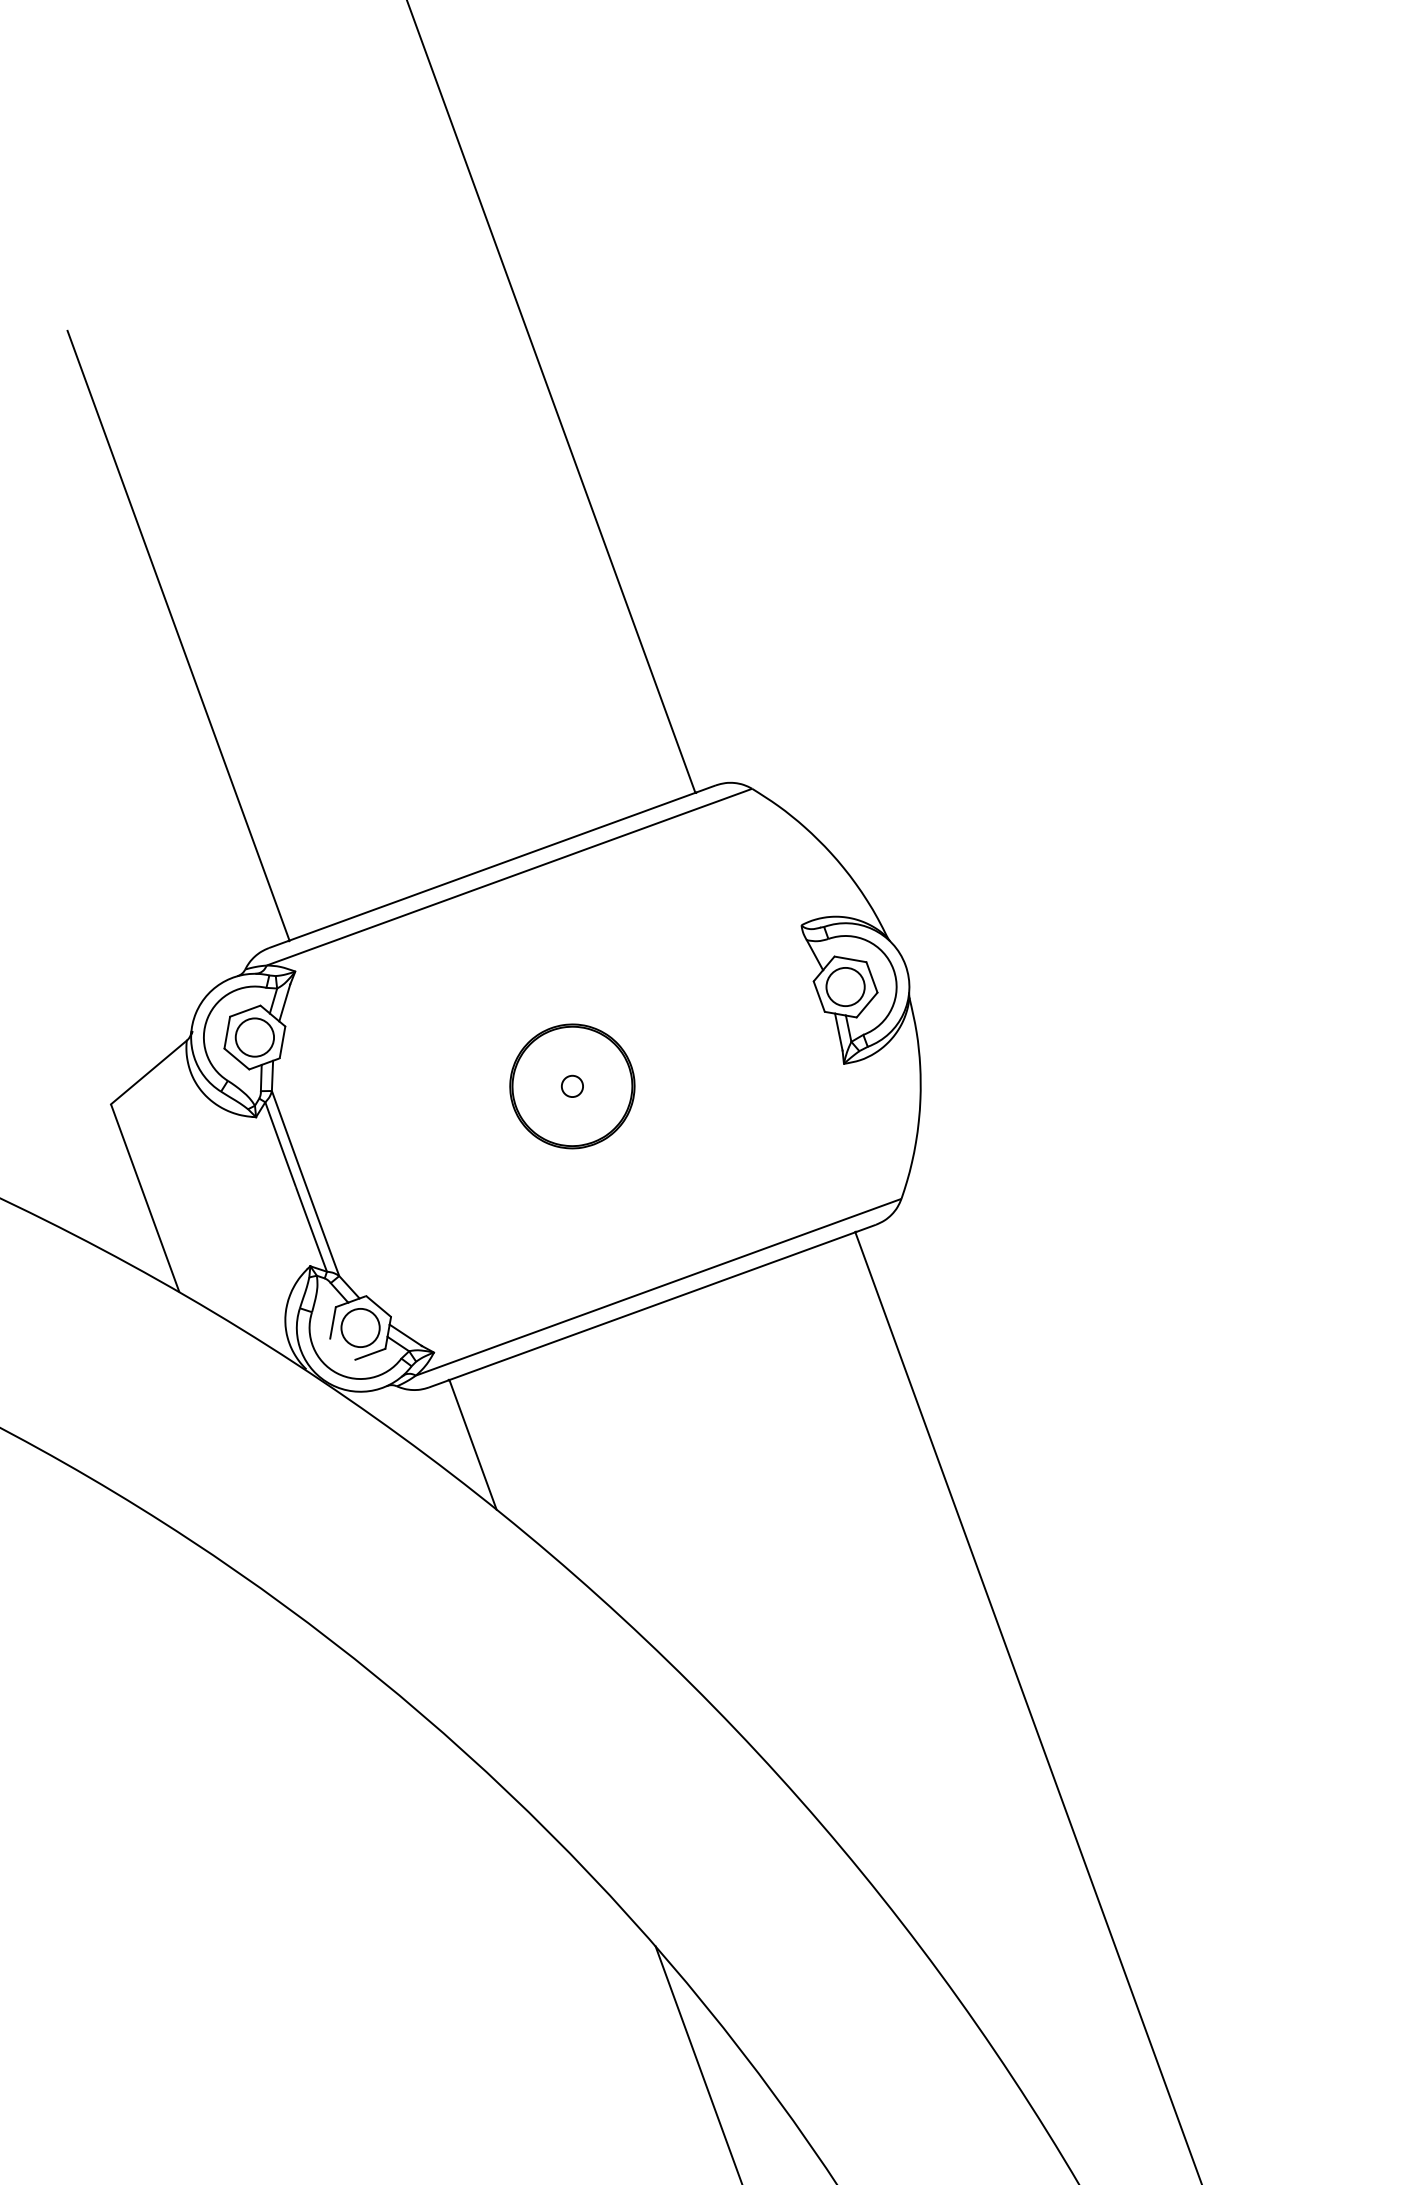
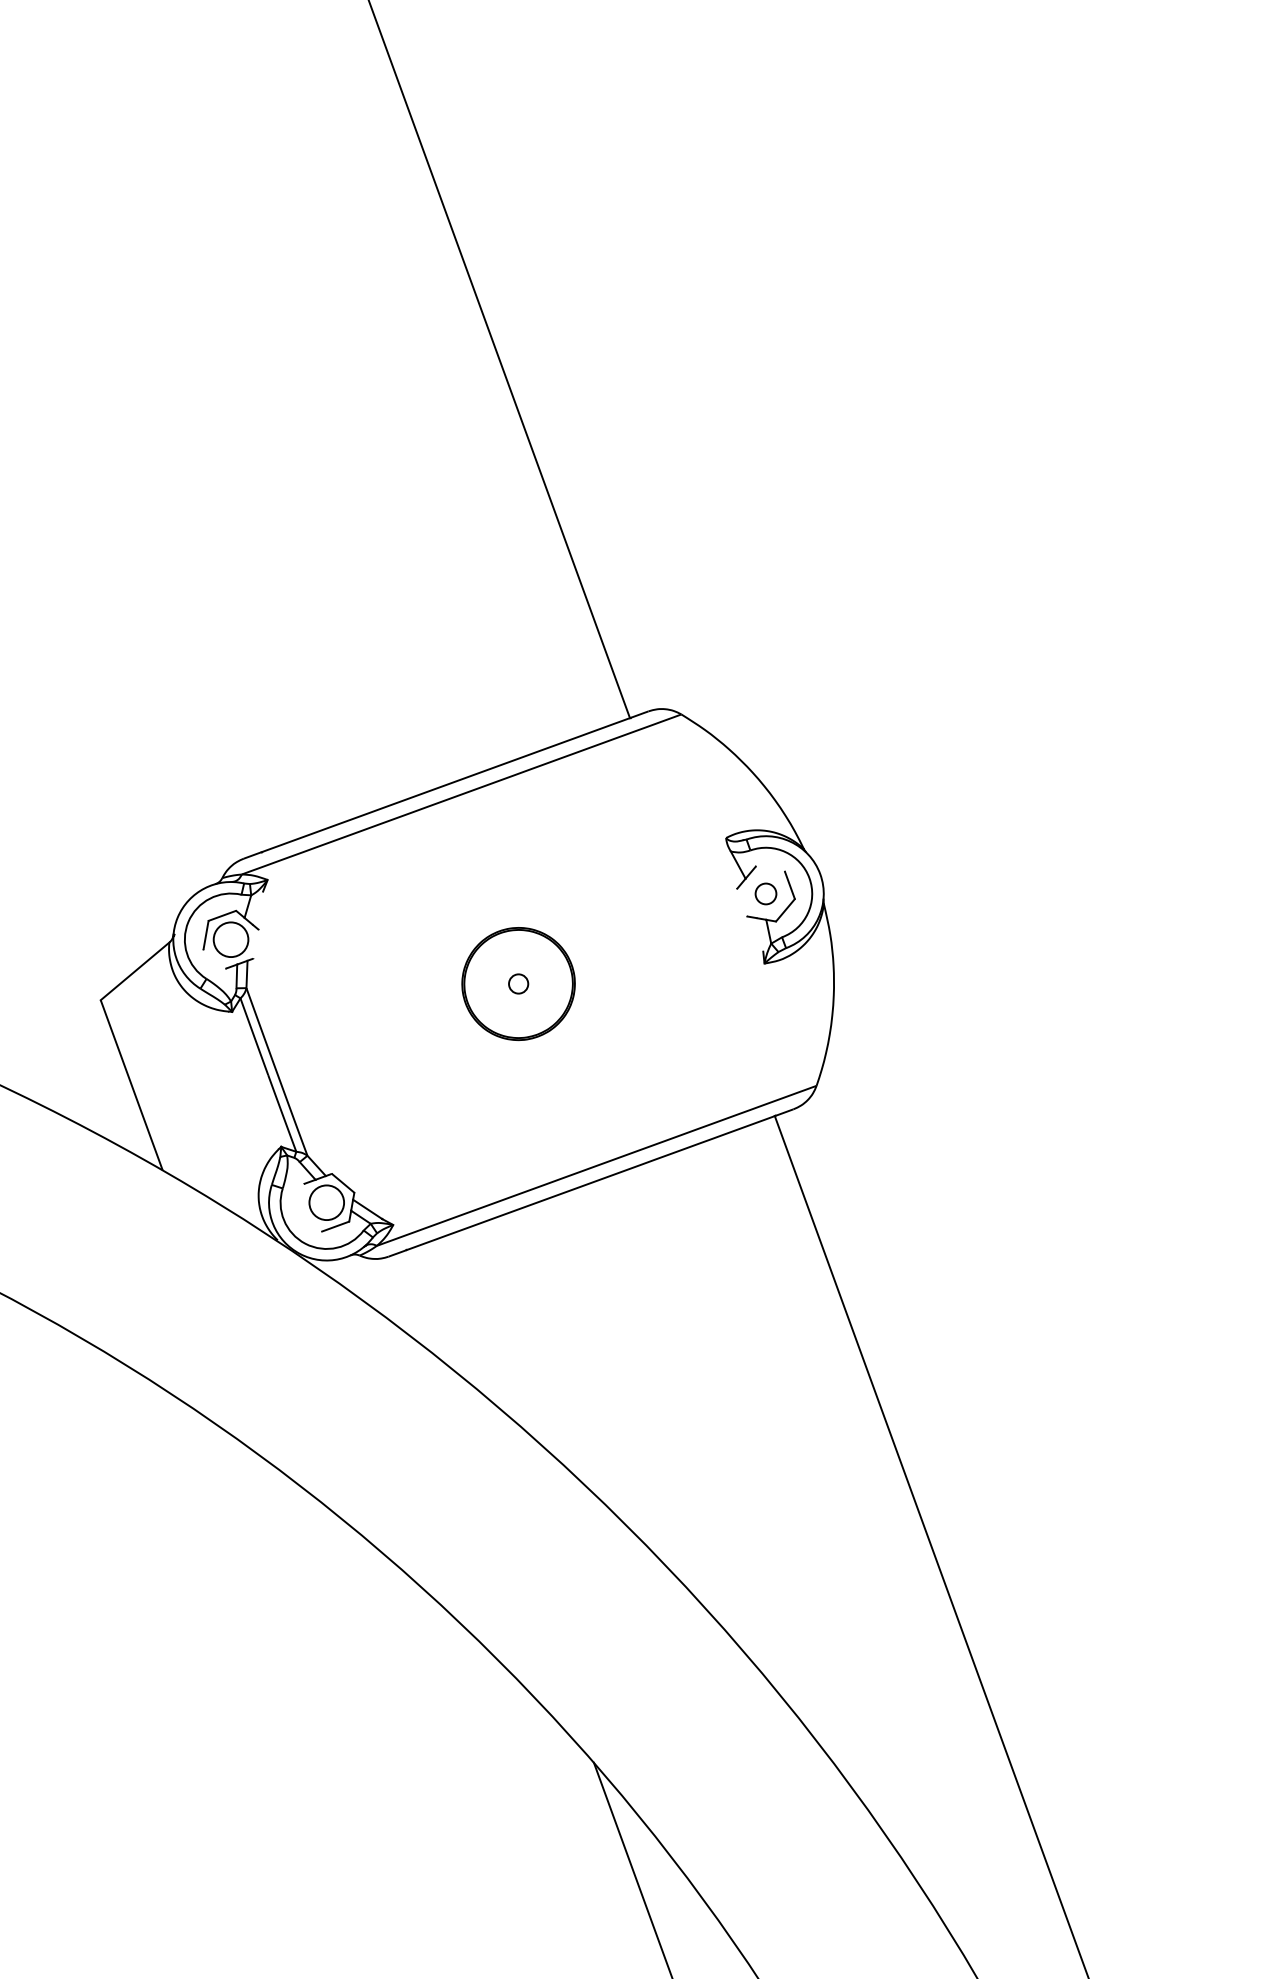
line: (178, 635) -> (161, 575), removed
line: (850, 959) -> (770, 869), removed
circle: (845, 986) -> (765, 893), size x0.6
line: (818, 996) -> (741, 902), removed
line: (284, 1002) -> (257, 907), removed
line: (838, 1031) -> (759, 934), removed
line: (282, 1041) -> (256, 943), removed
line: (236, 1058) -> (214, 958), removed
line: (332, 1322) -> (301, 1197), removed
line: (472, 1444) -> (428, 1308), removed

